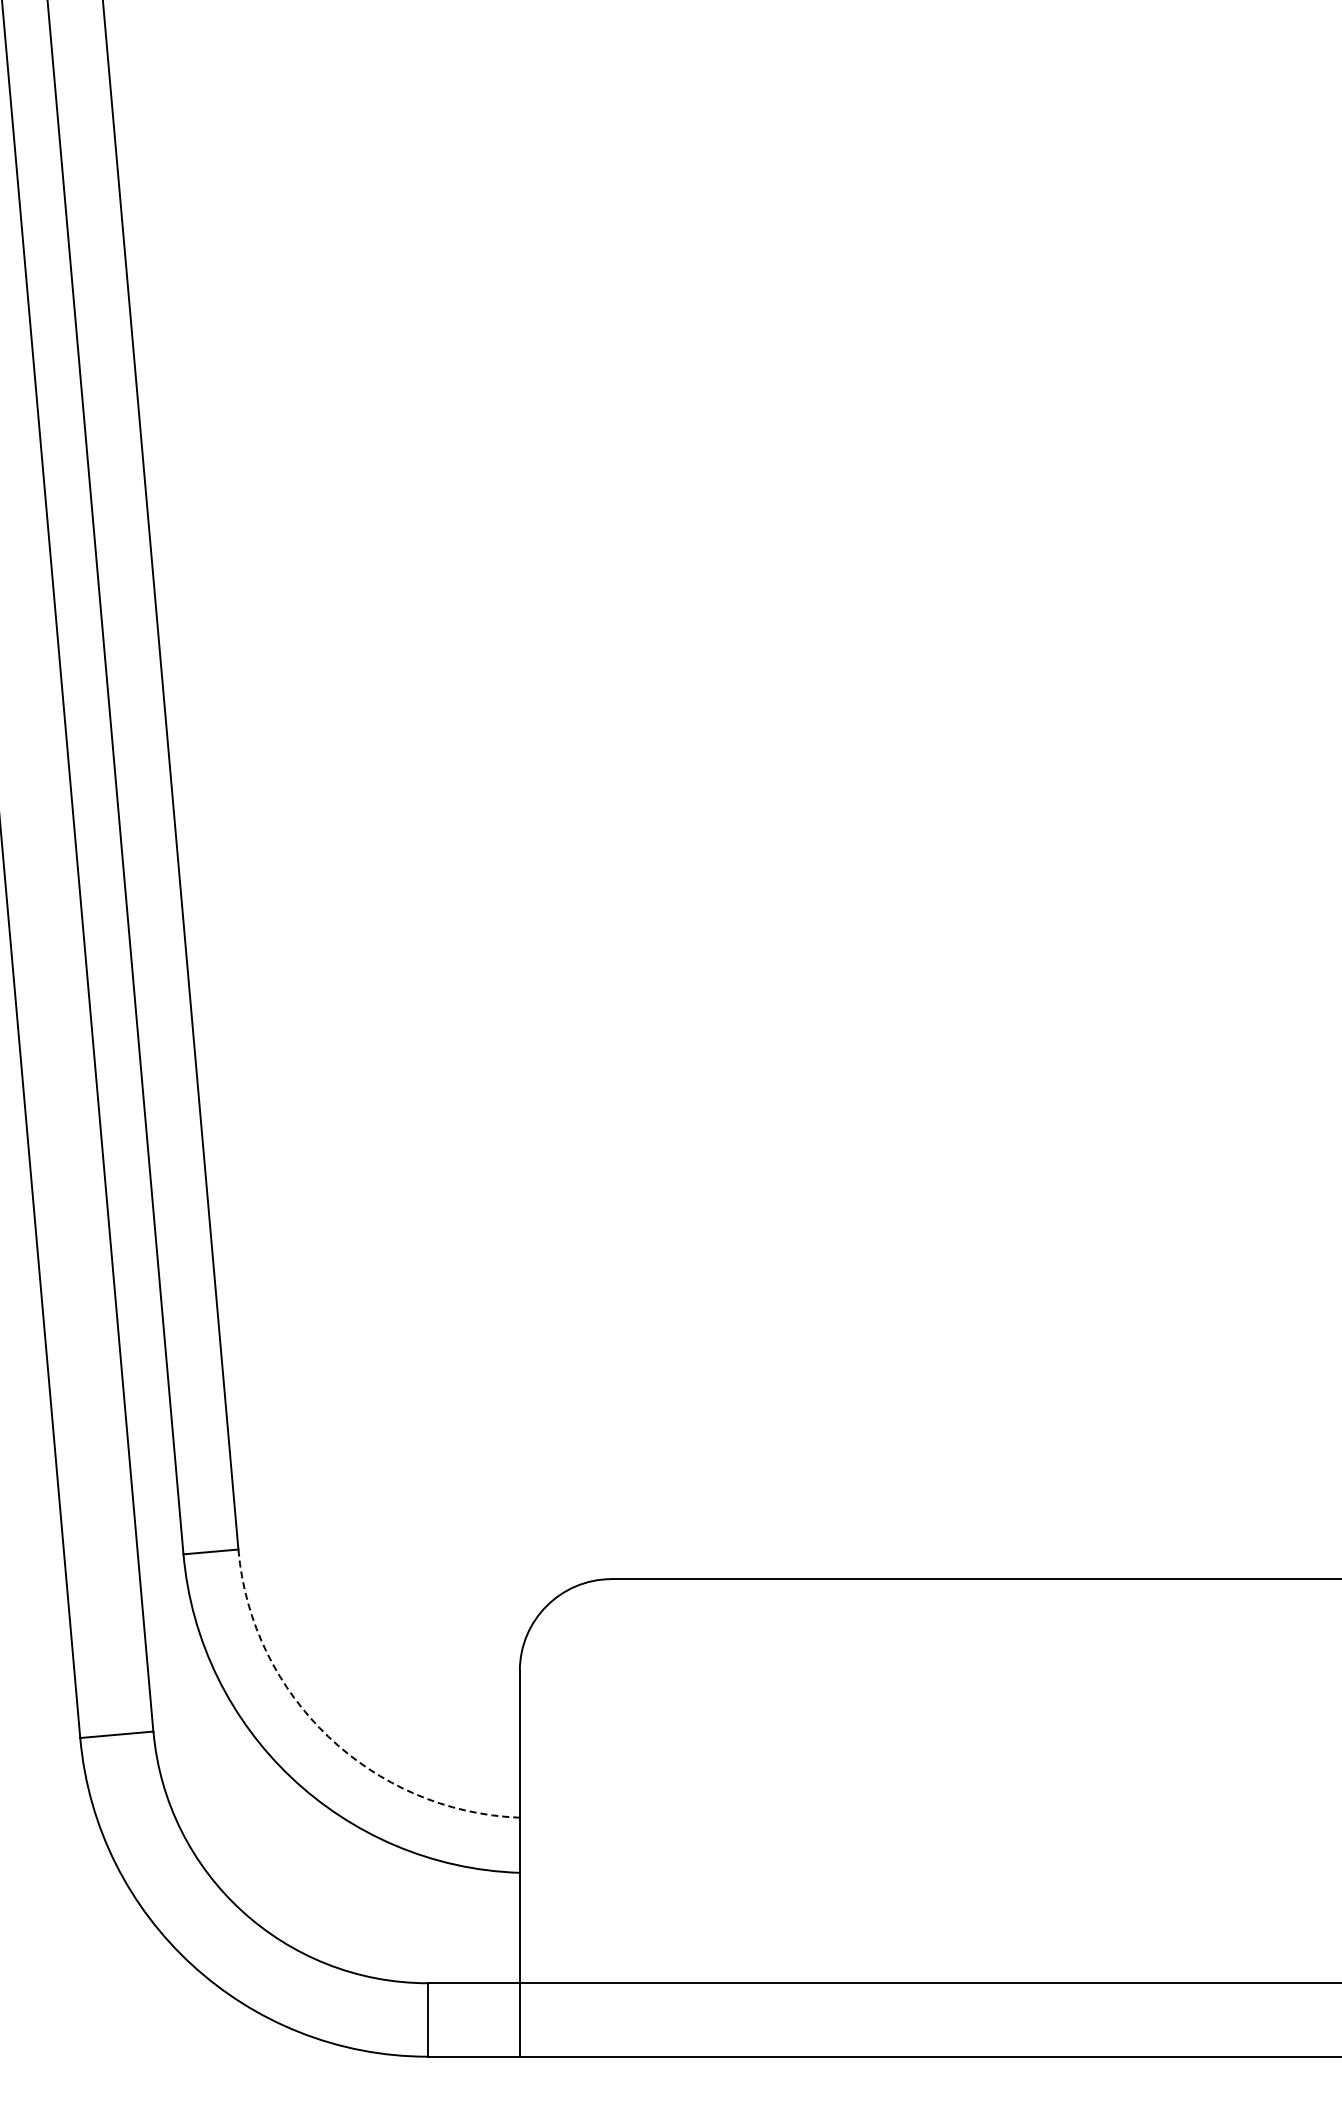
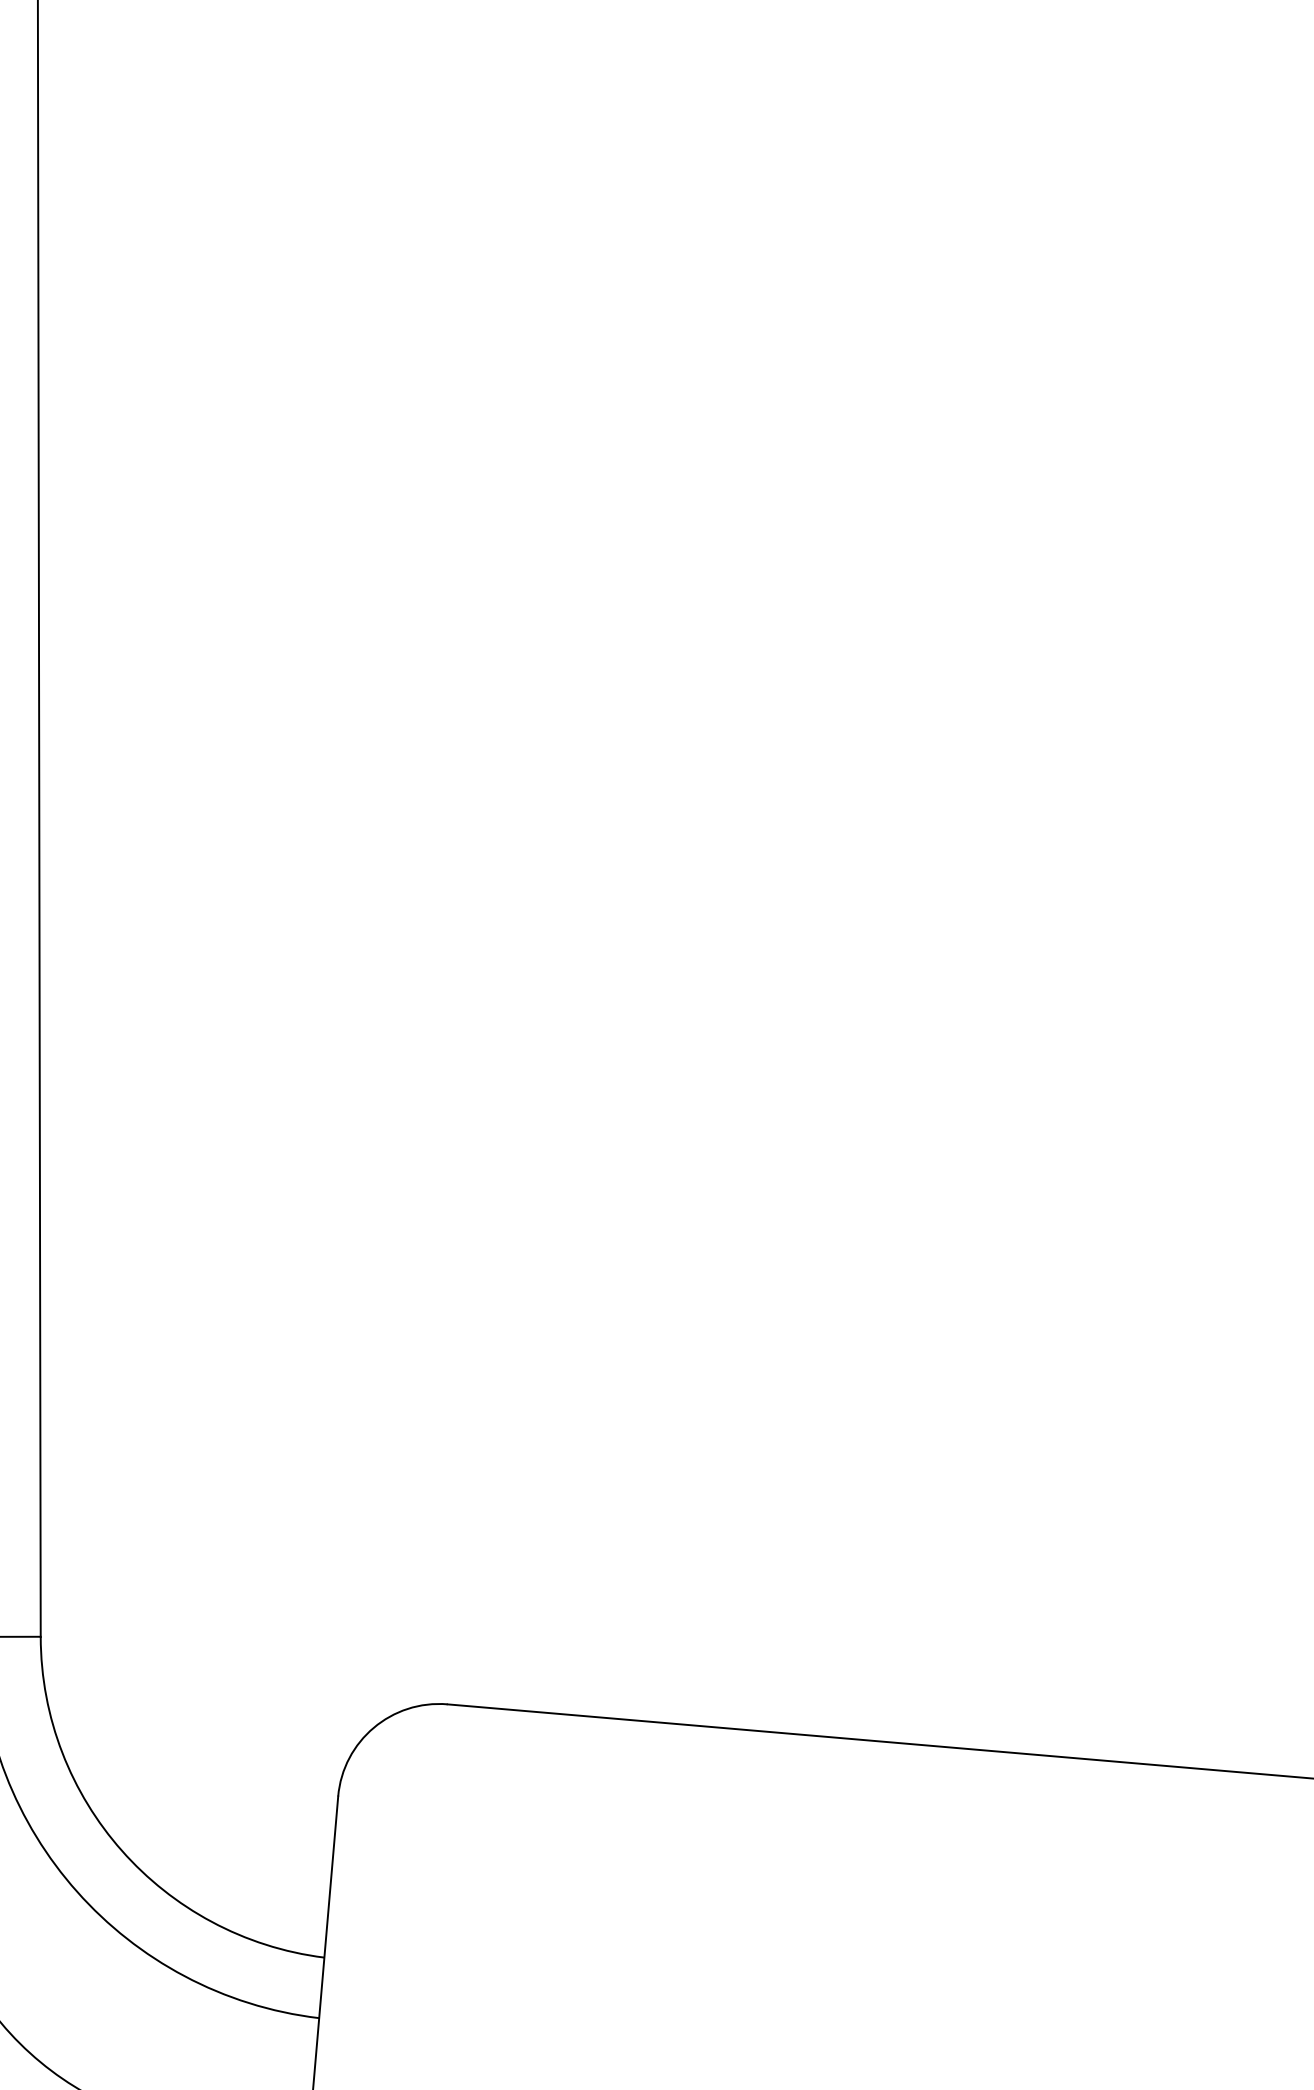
arc: (328, 1736) -> (122, 1850), dashed -> solid

